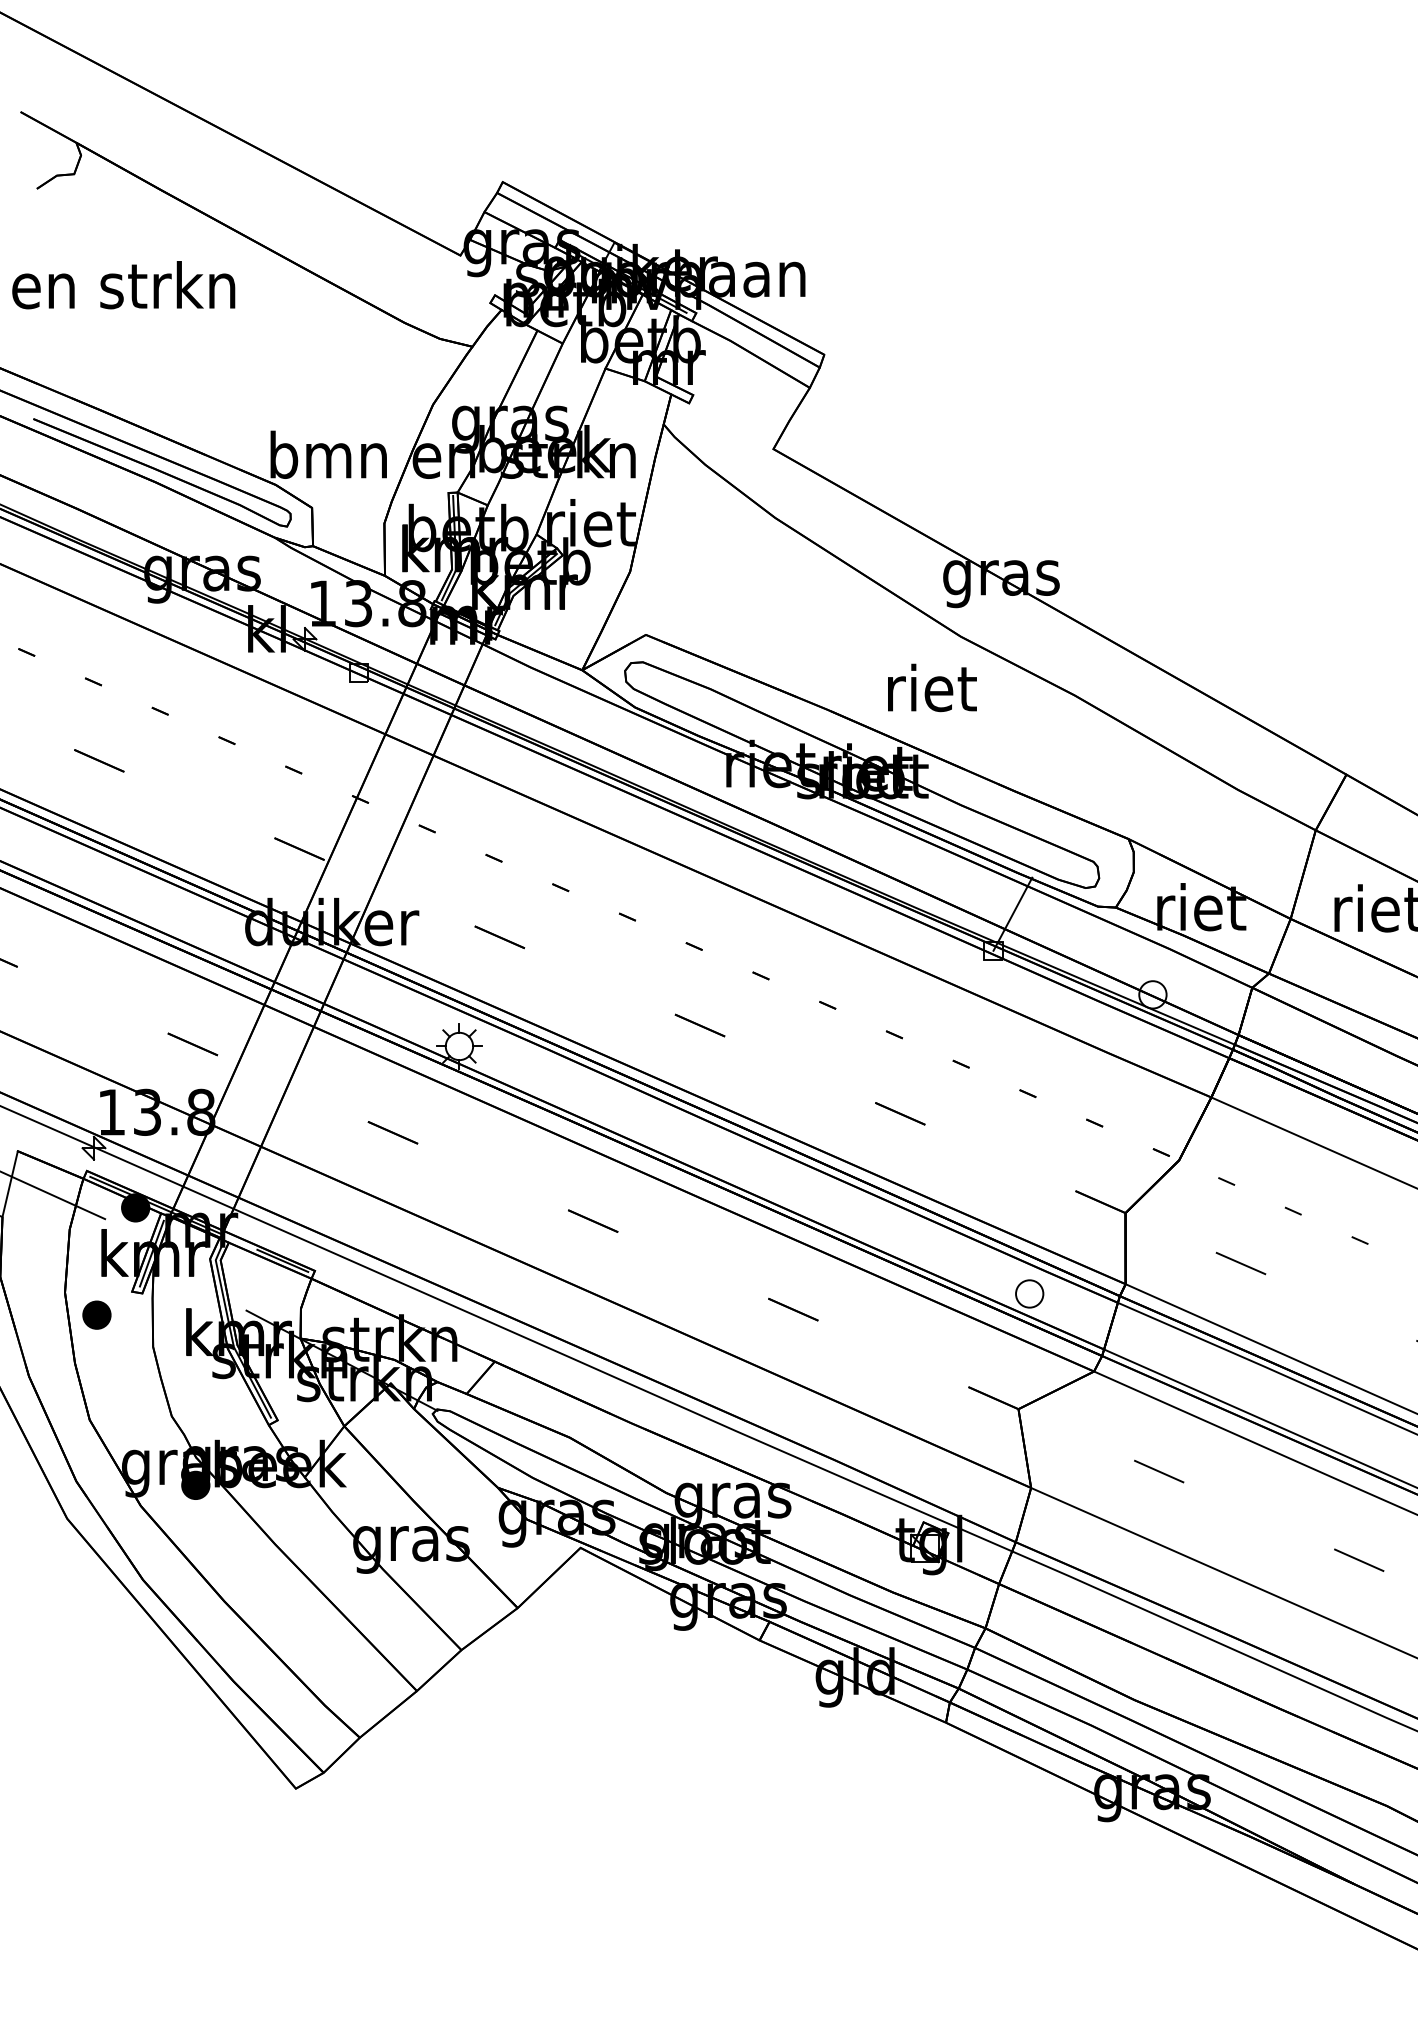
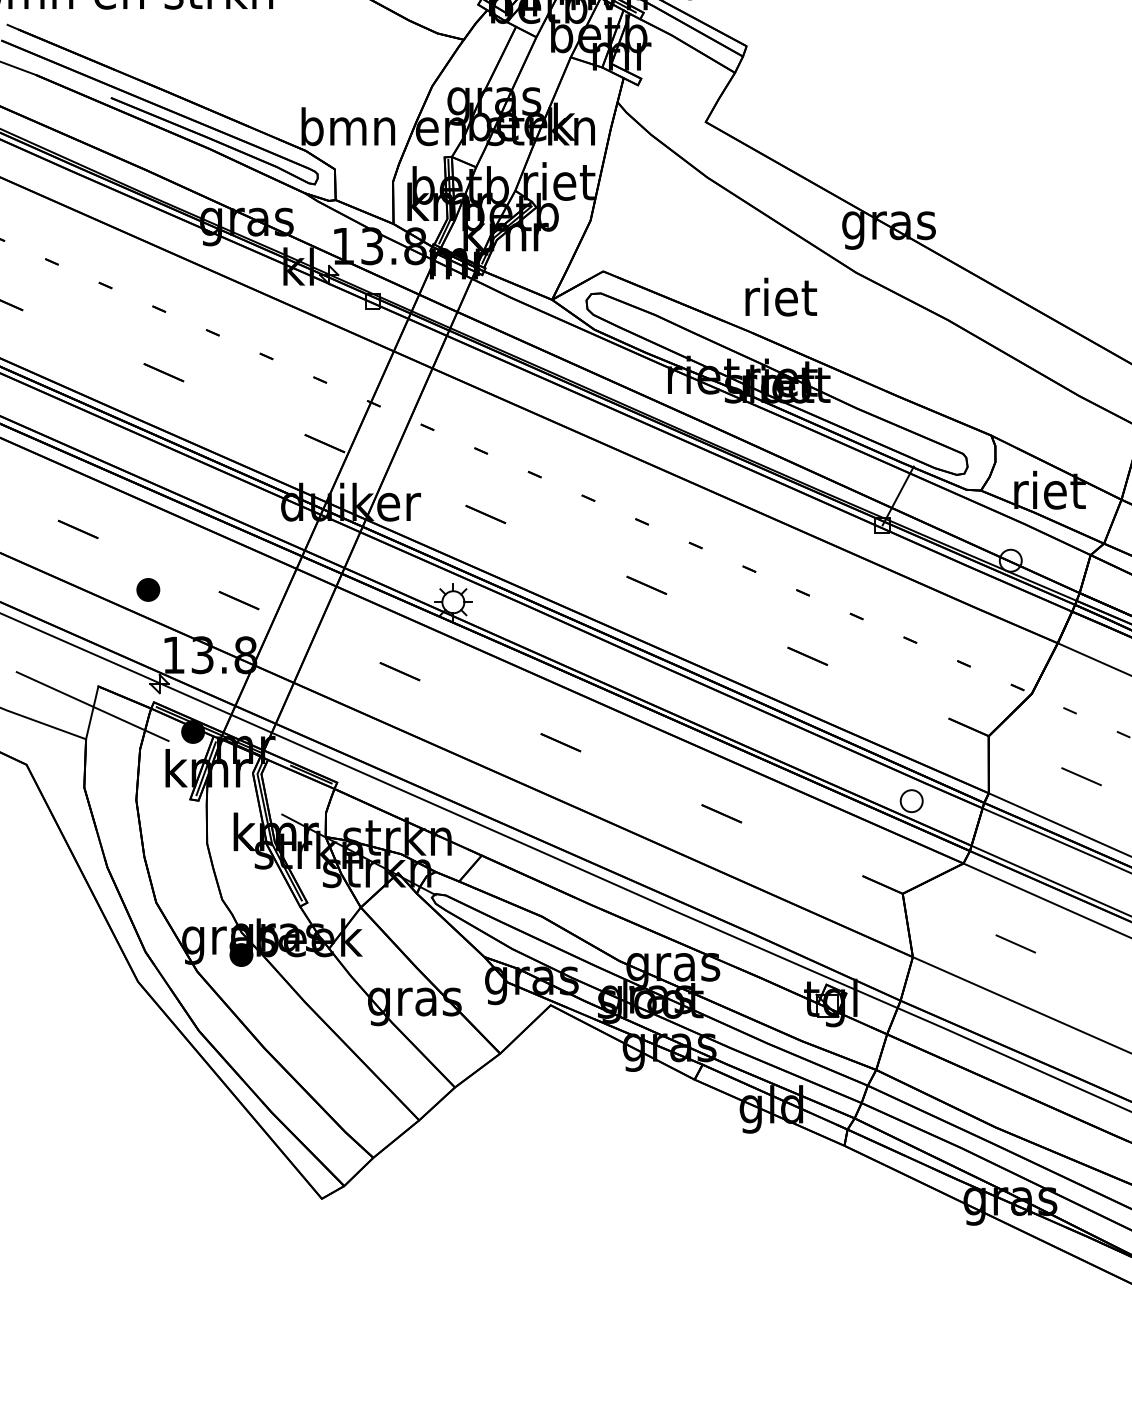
text: (932, 687) -> (781, 296), moved
part: (96, 1314) -> (147, 589), moved

